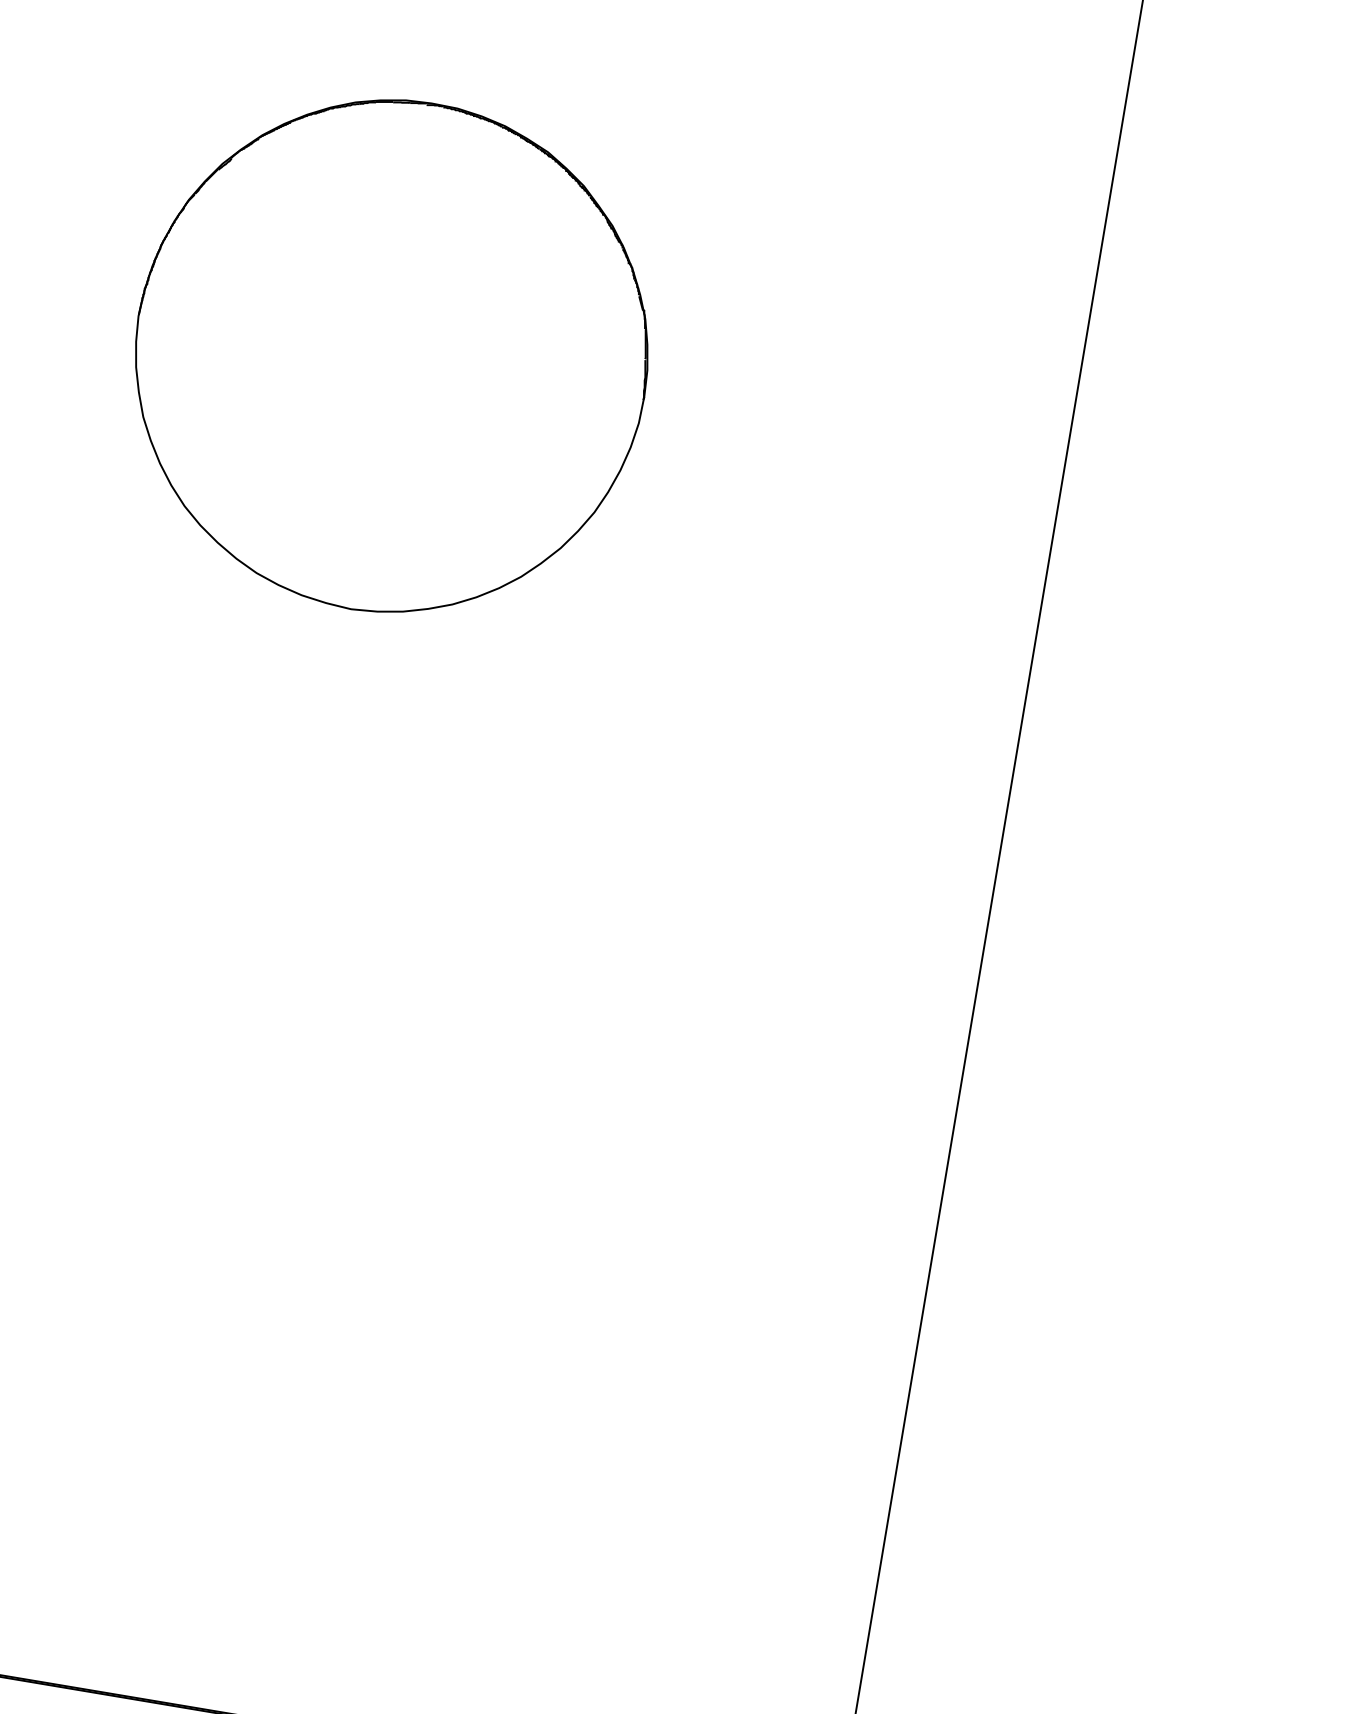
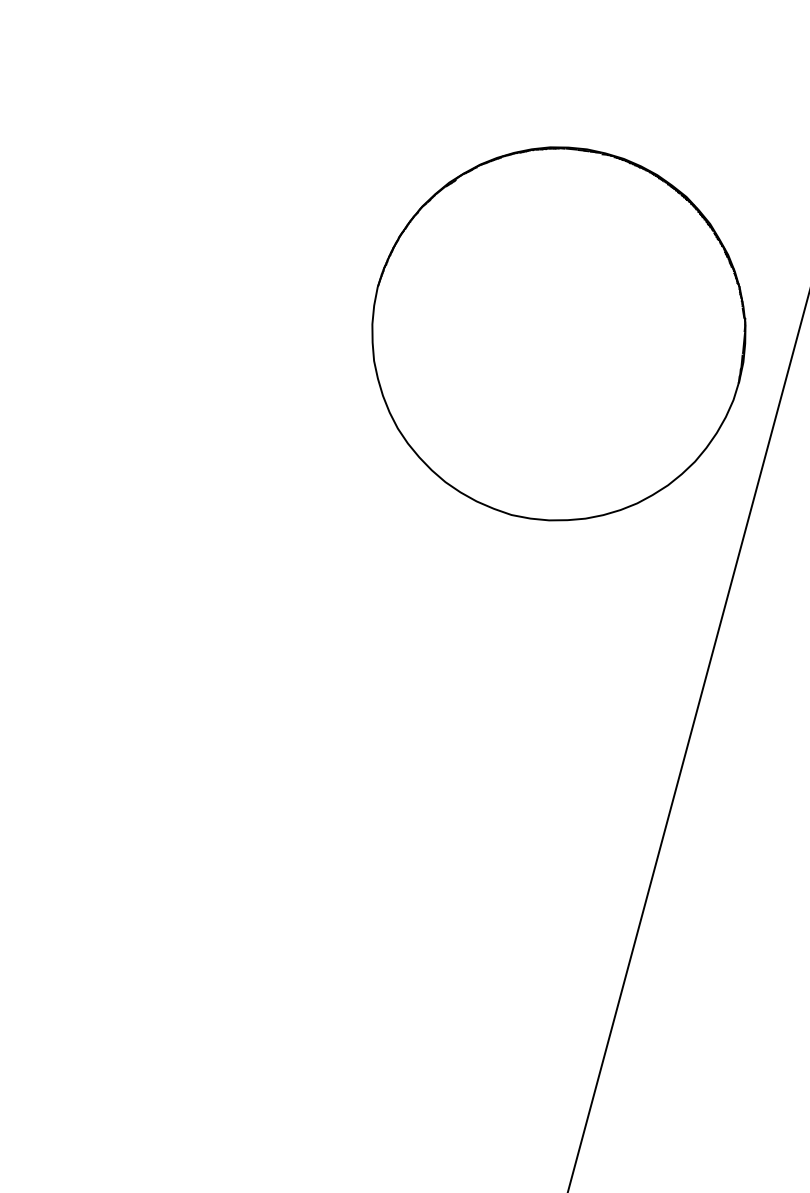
part: (391, 355) -> (558, 333), moved

